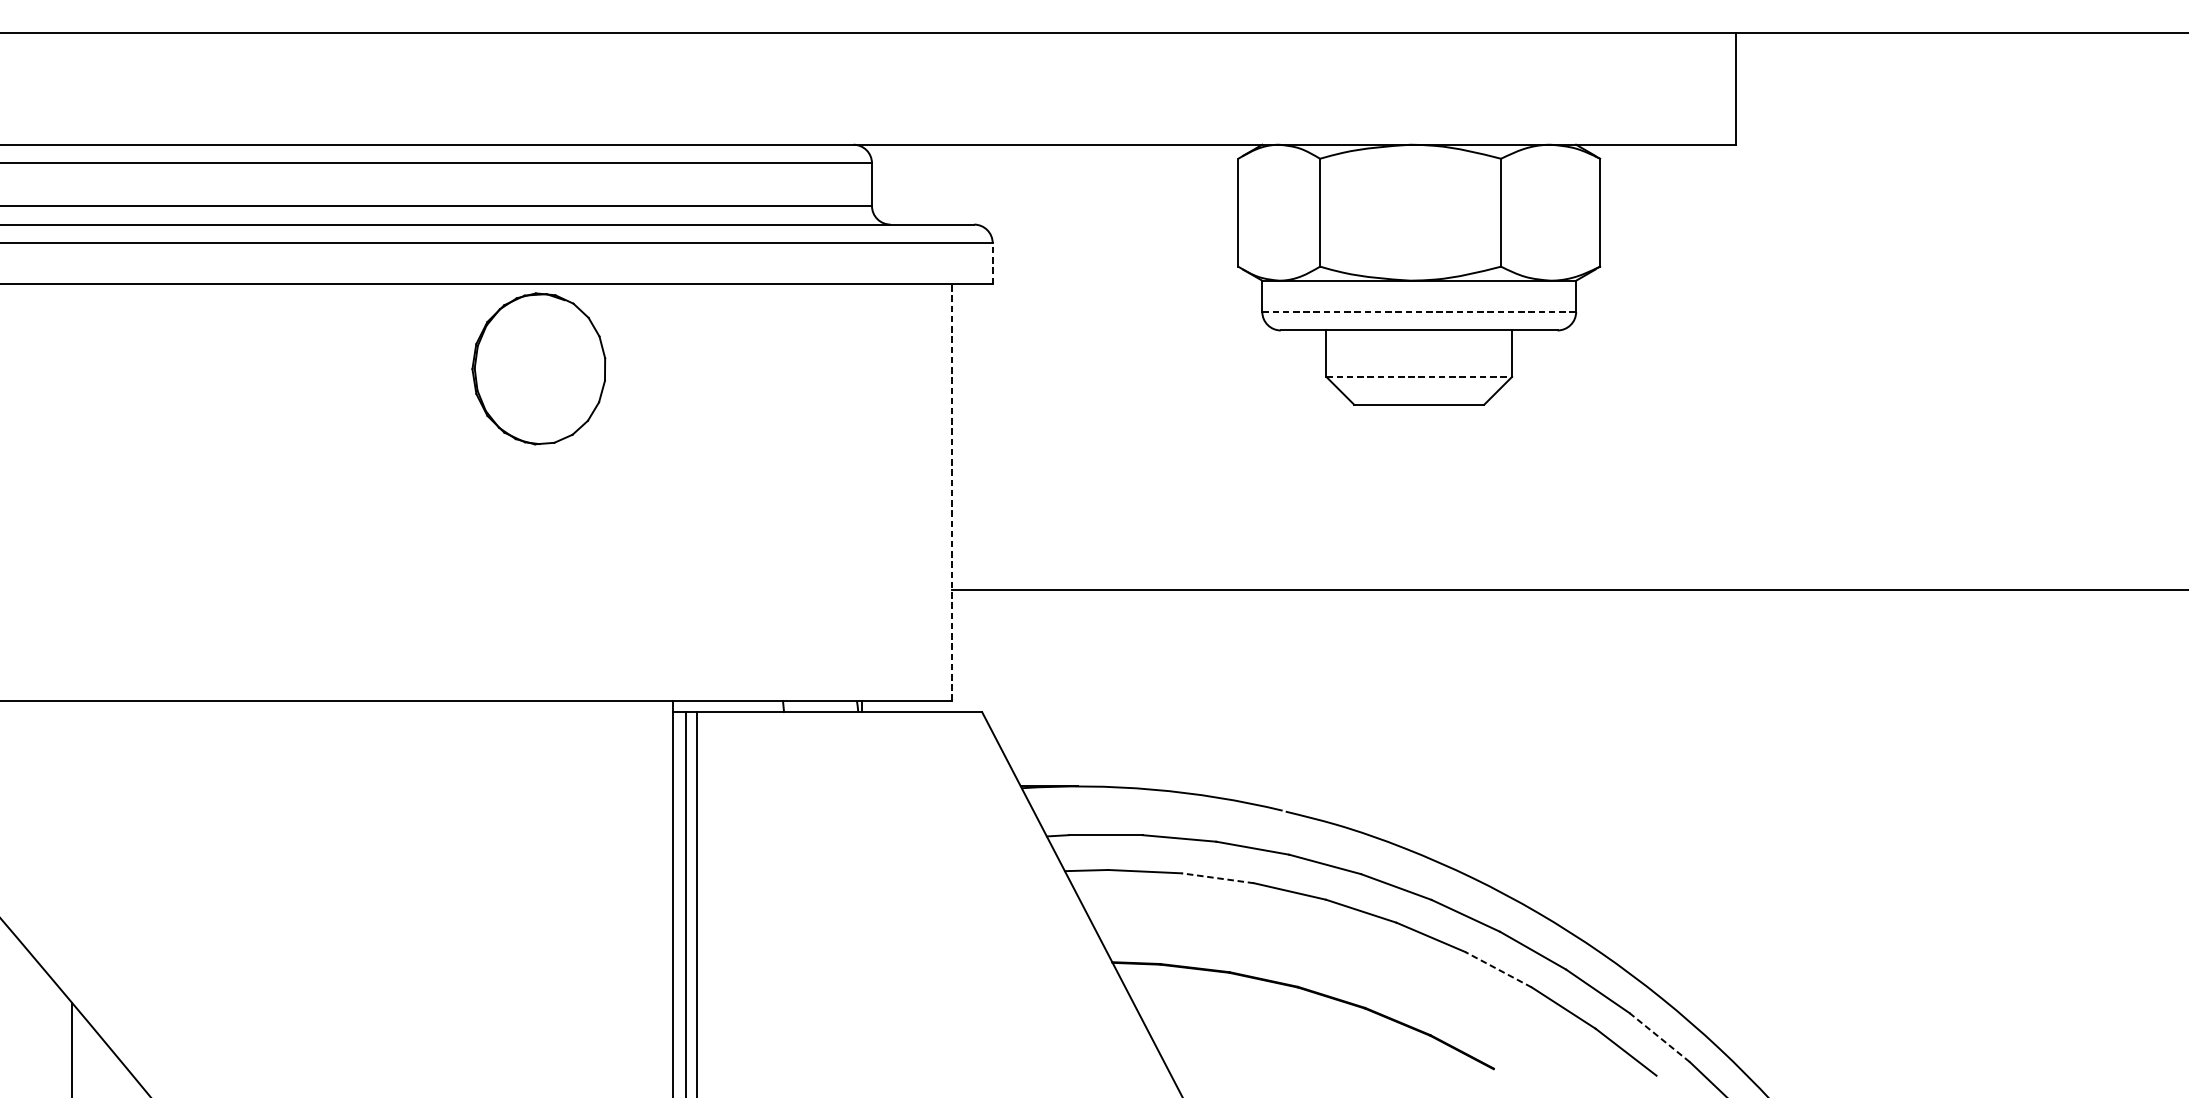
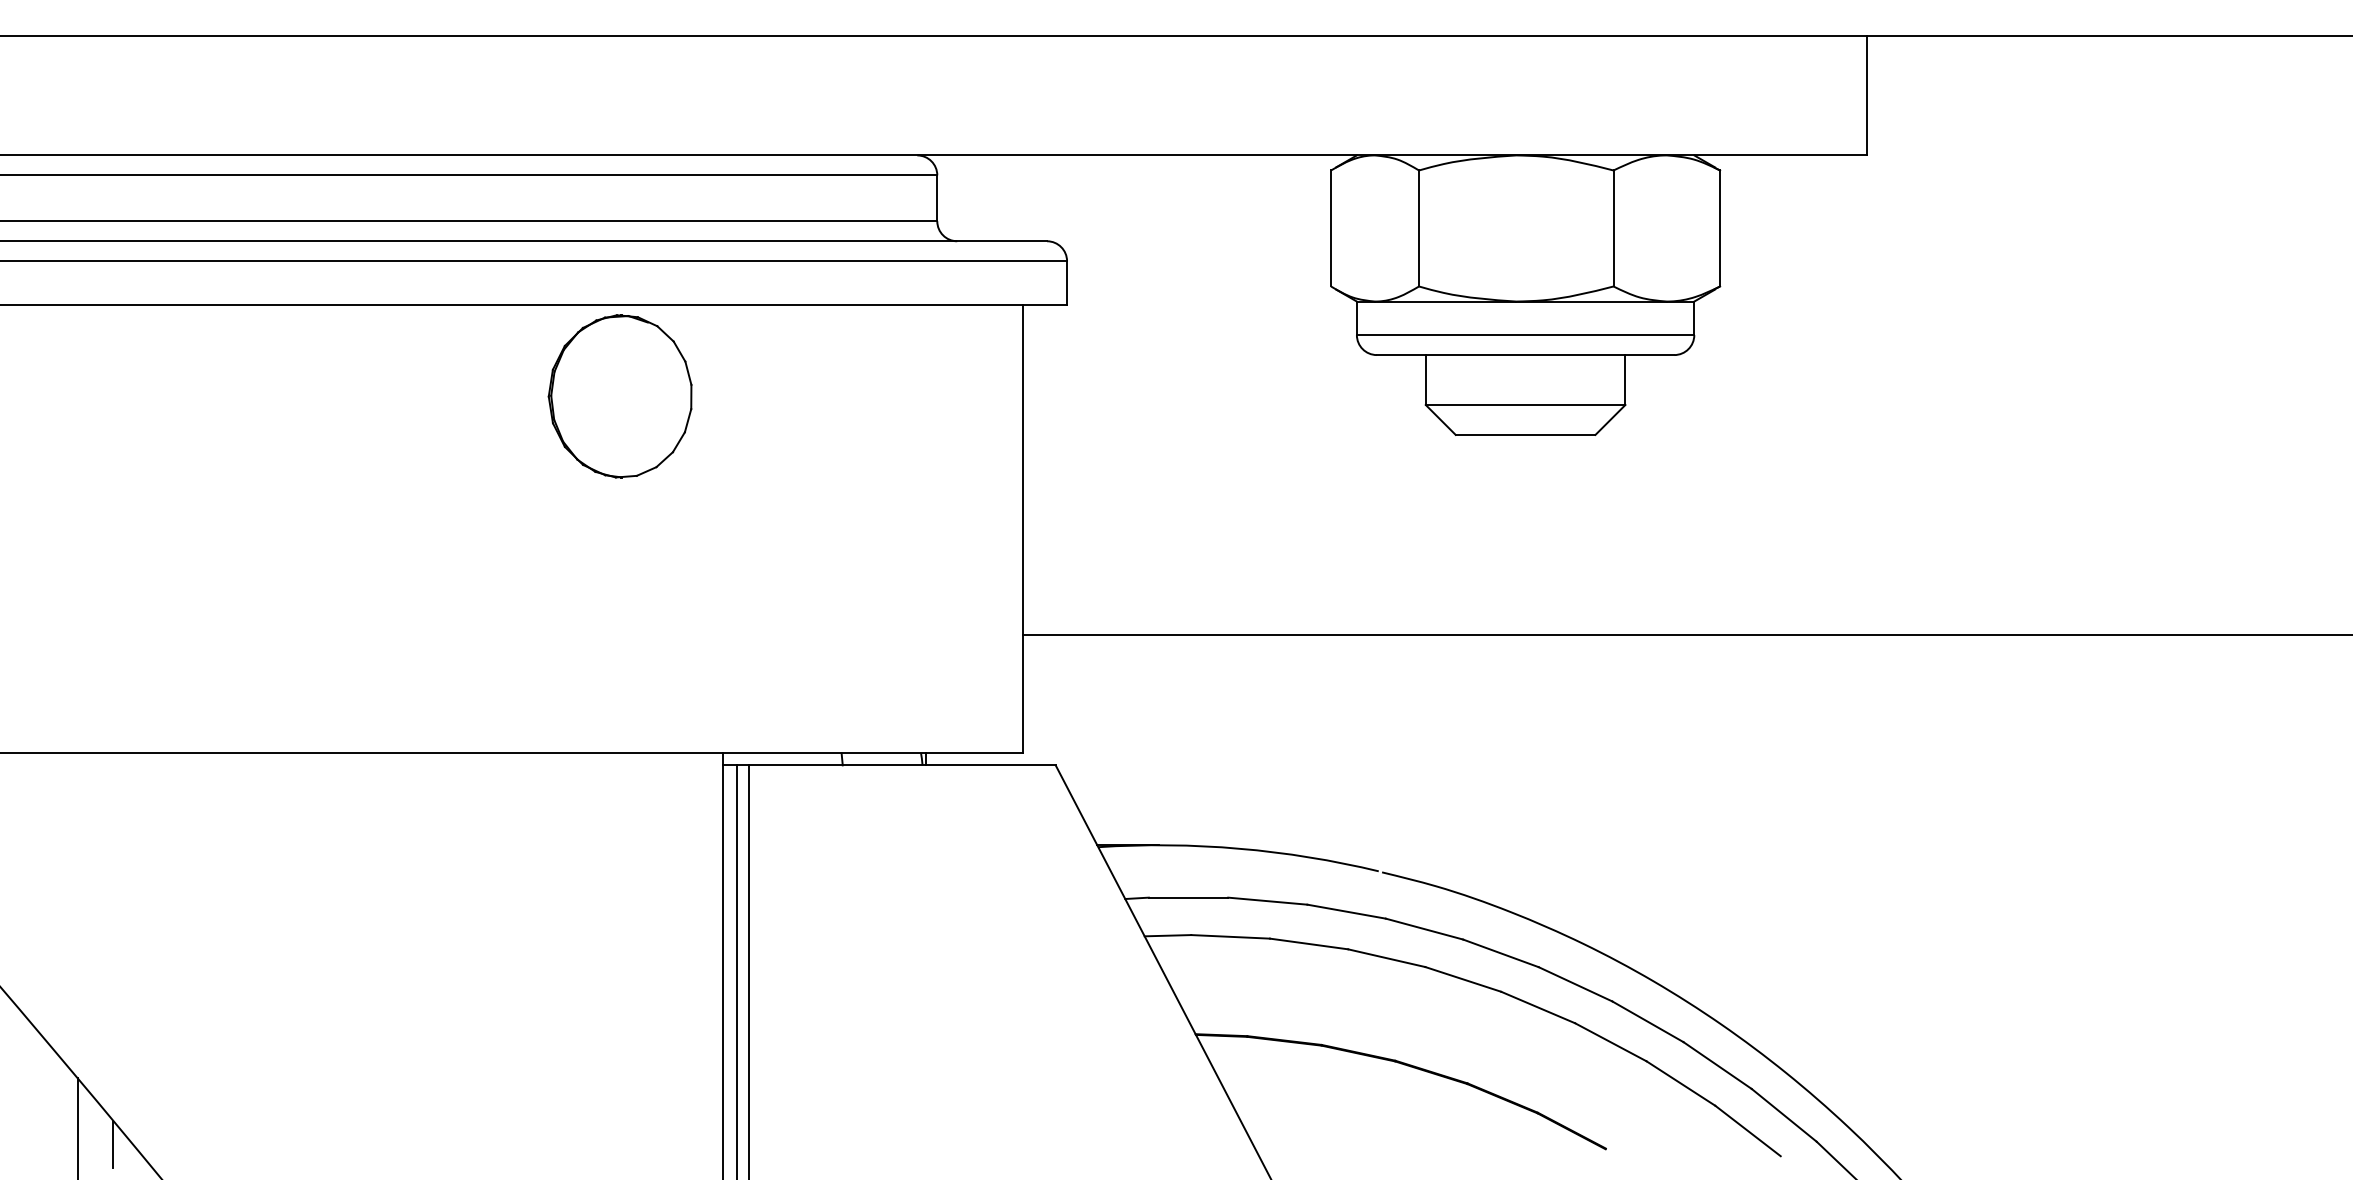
line: (993, 263) -> (1067, 283), dashed -> solid
line: (1419, 312) -> (1525, 335), dashed -> solid
part: (538, 369) -> (619, 396), moved
line: (1419, 376) -> (1525, 404), dashed -> solid
line: (952, 491) -> (1023, 528), dashed -> solid
line: (1217, 877) -> (1308, 943), dashed -> solid
line: (1498, 969) -> (1610, 1042), dashed -> solid
line: (1660, 1037) -> (1784, 1115), dashed -> solid
line: (105, 1064) -> (113, 1144), added

